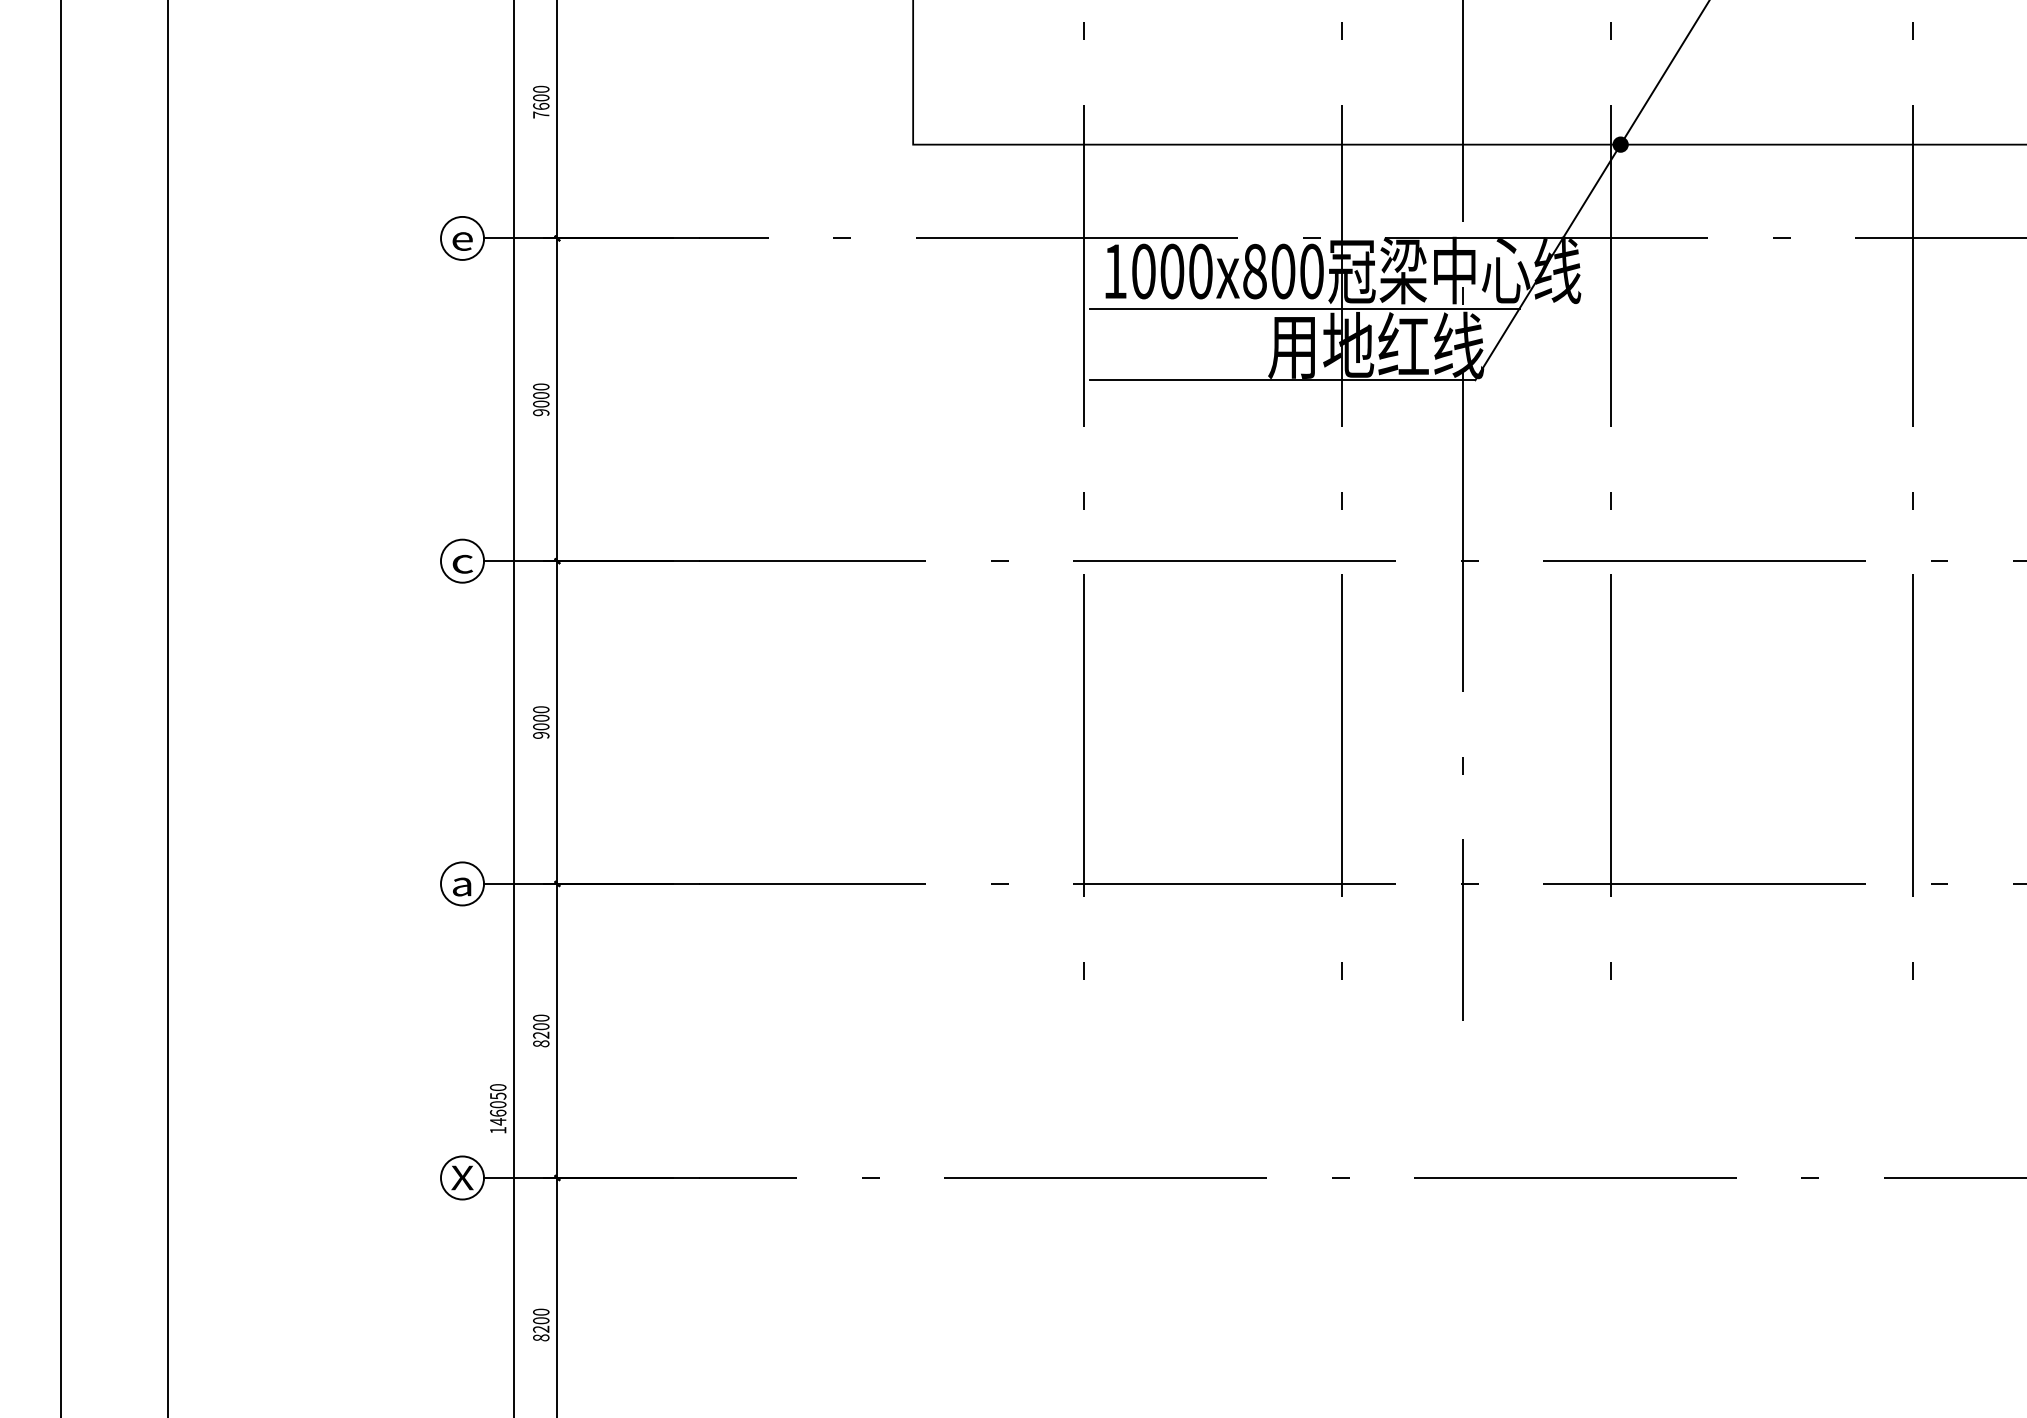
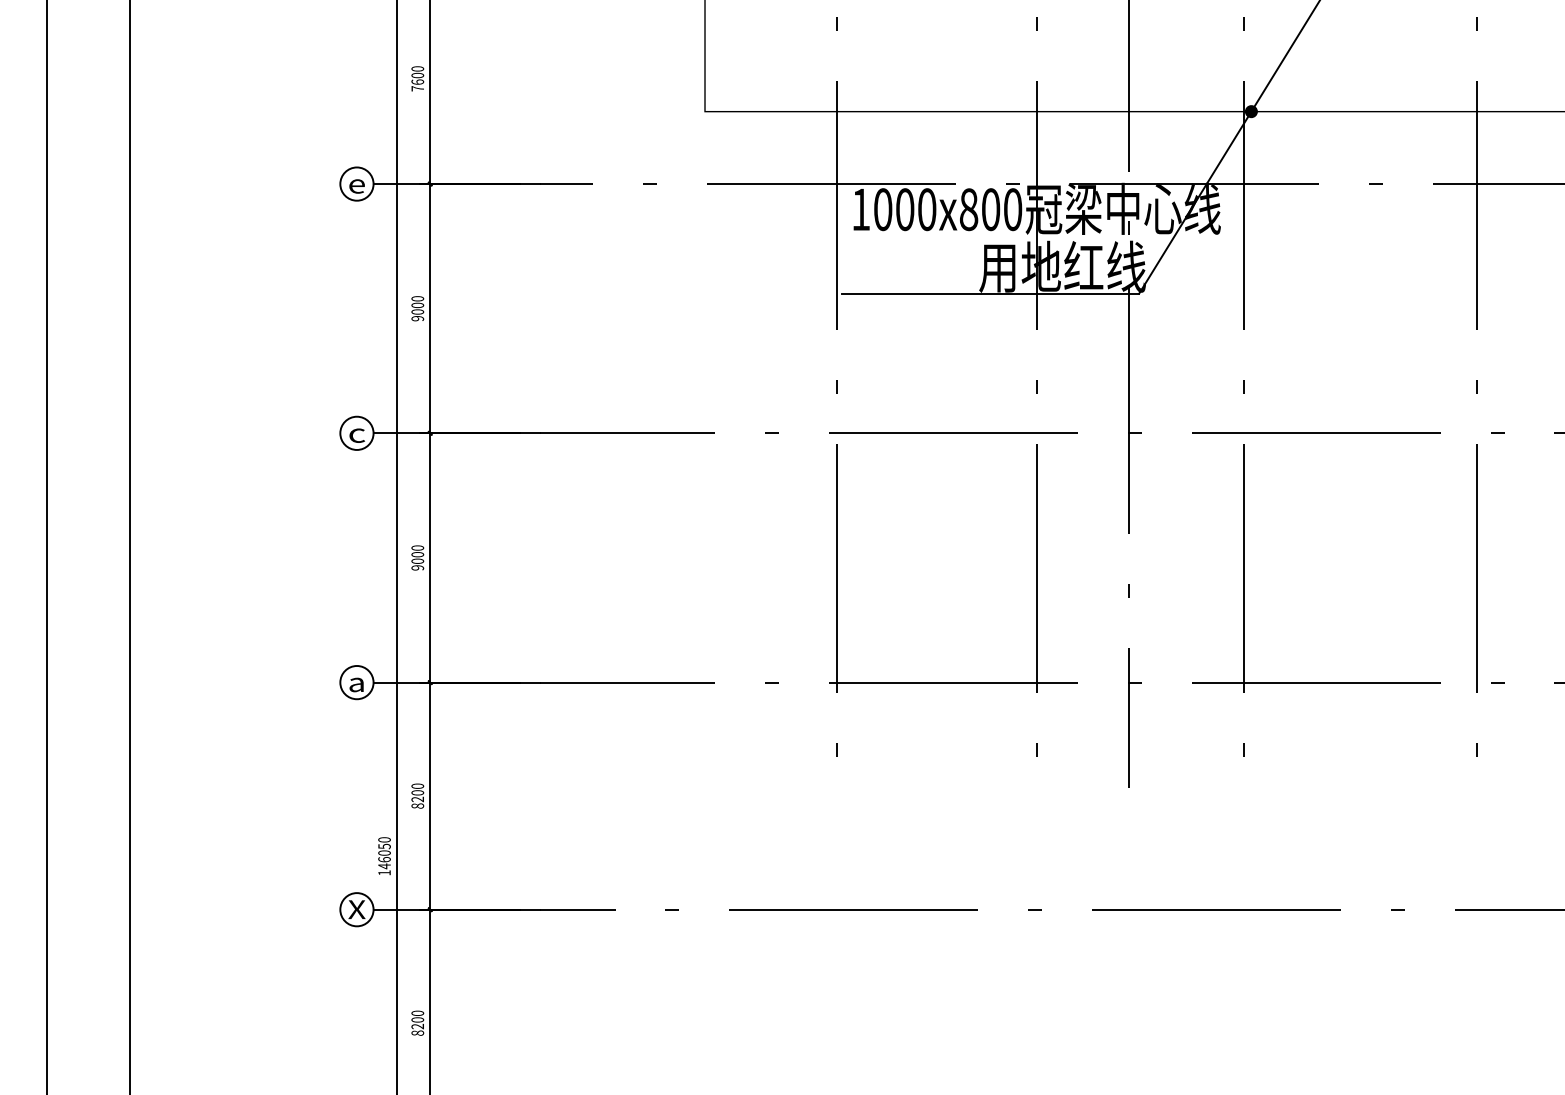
line: (1304, 308) -> (1007, 238), removed

